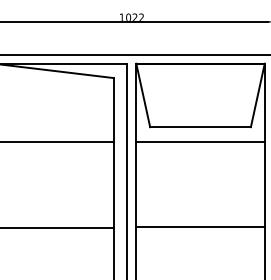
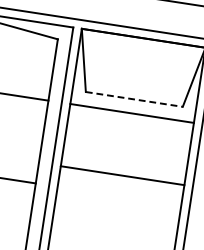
line: (201, 127) -> (135, 99), solid -> dashed
line: (200, 227) -> (122, 175), moved

